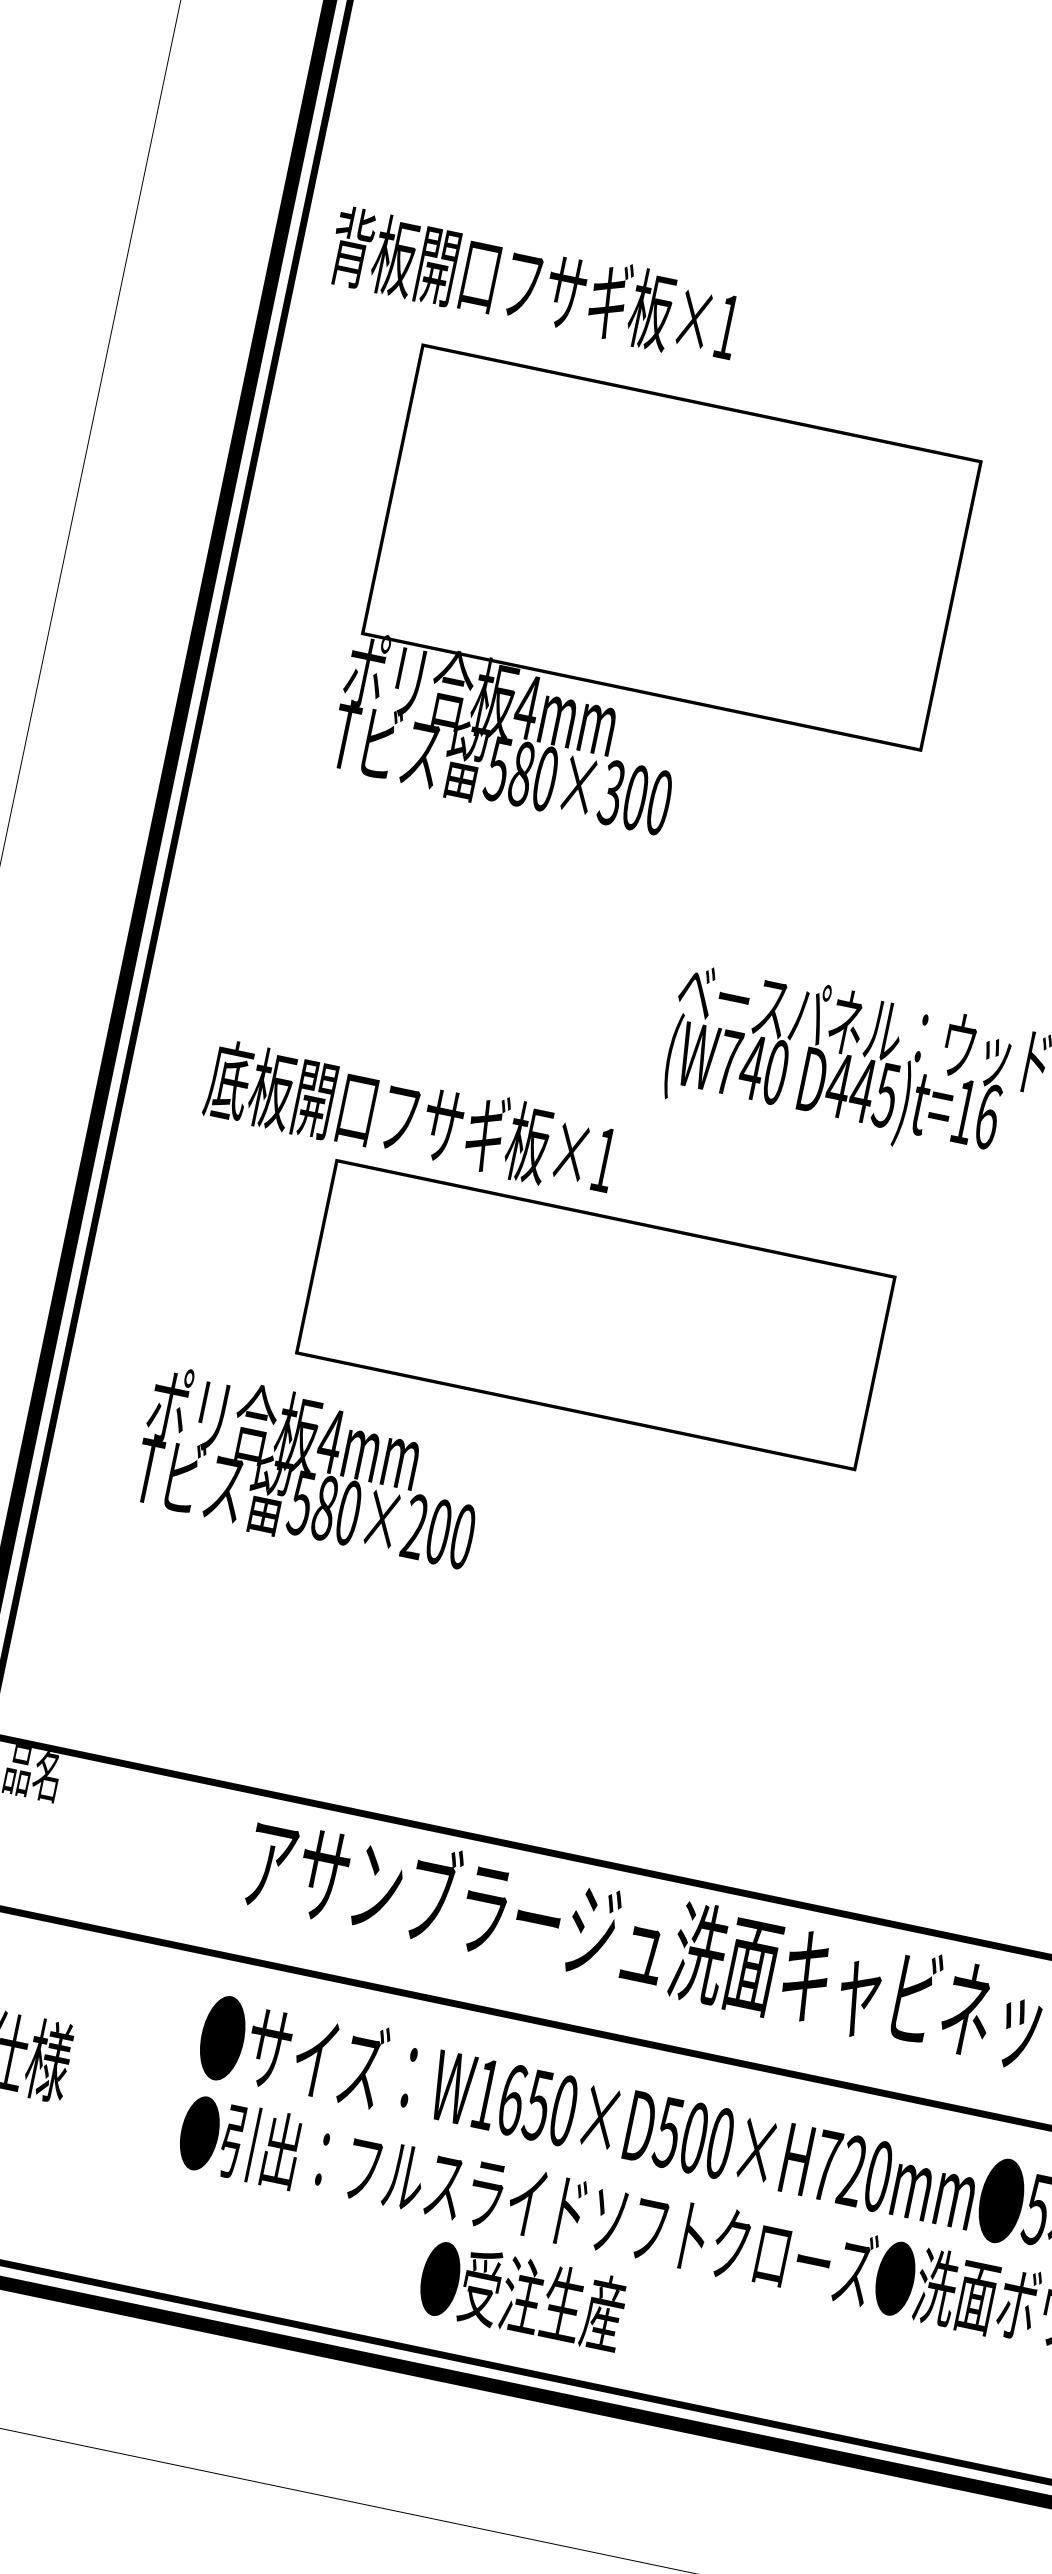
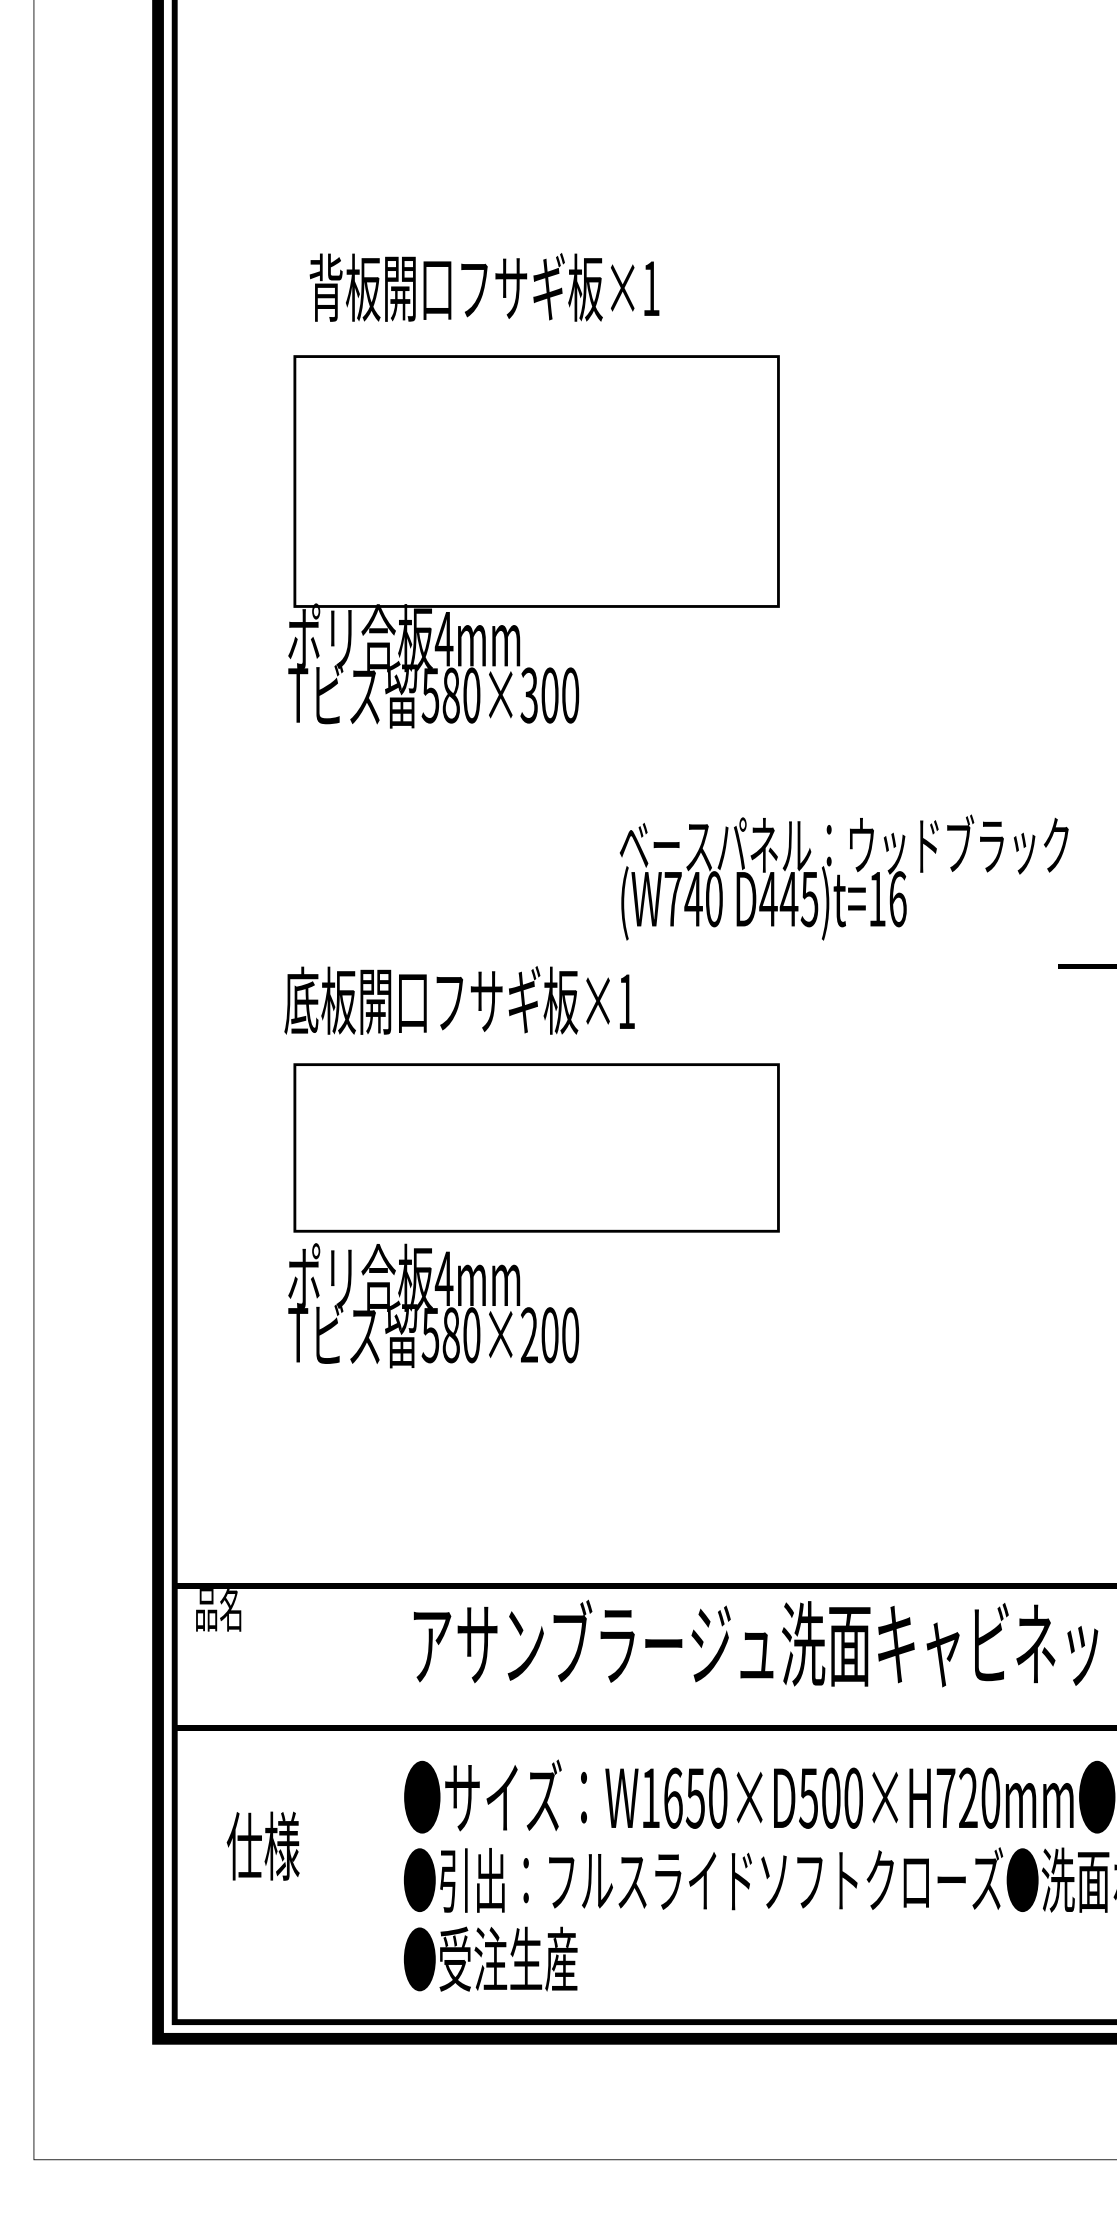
text: (534, 285) -> (484, 287), moved
text: (411, 1118) -> (459, 1000), moved
part: (595, 1314) -> (536, 1147), moved
text: (311, 1469) -> (433, 1305), moved
text: (522, 2295) -> (490, 1958), moved

